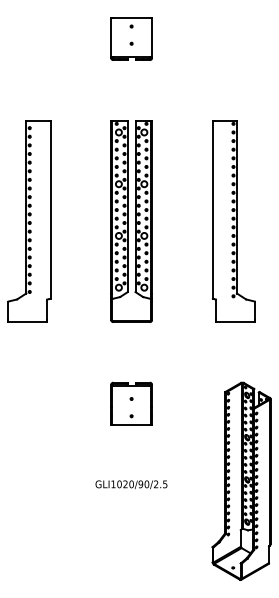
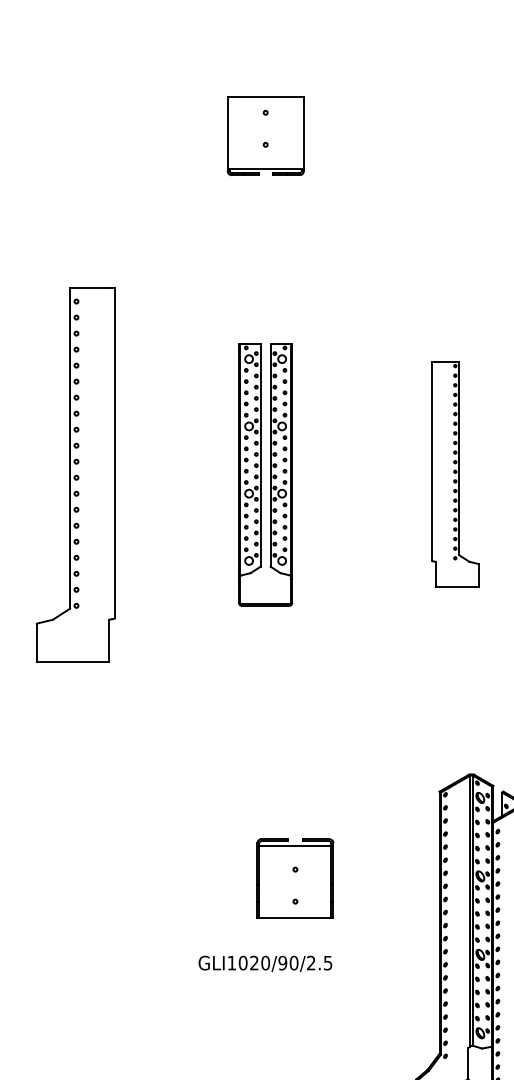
part: (131, 221) -> (265, 474), size x0.7
part: (233, 221) -> (454, 474), size x0.6
part: (131, 403) -> (295, 877), moved

